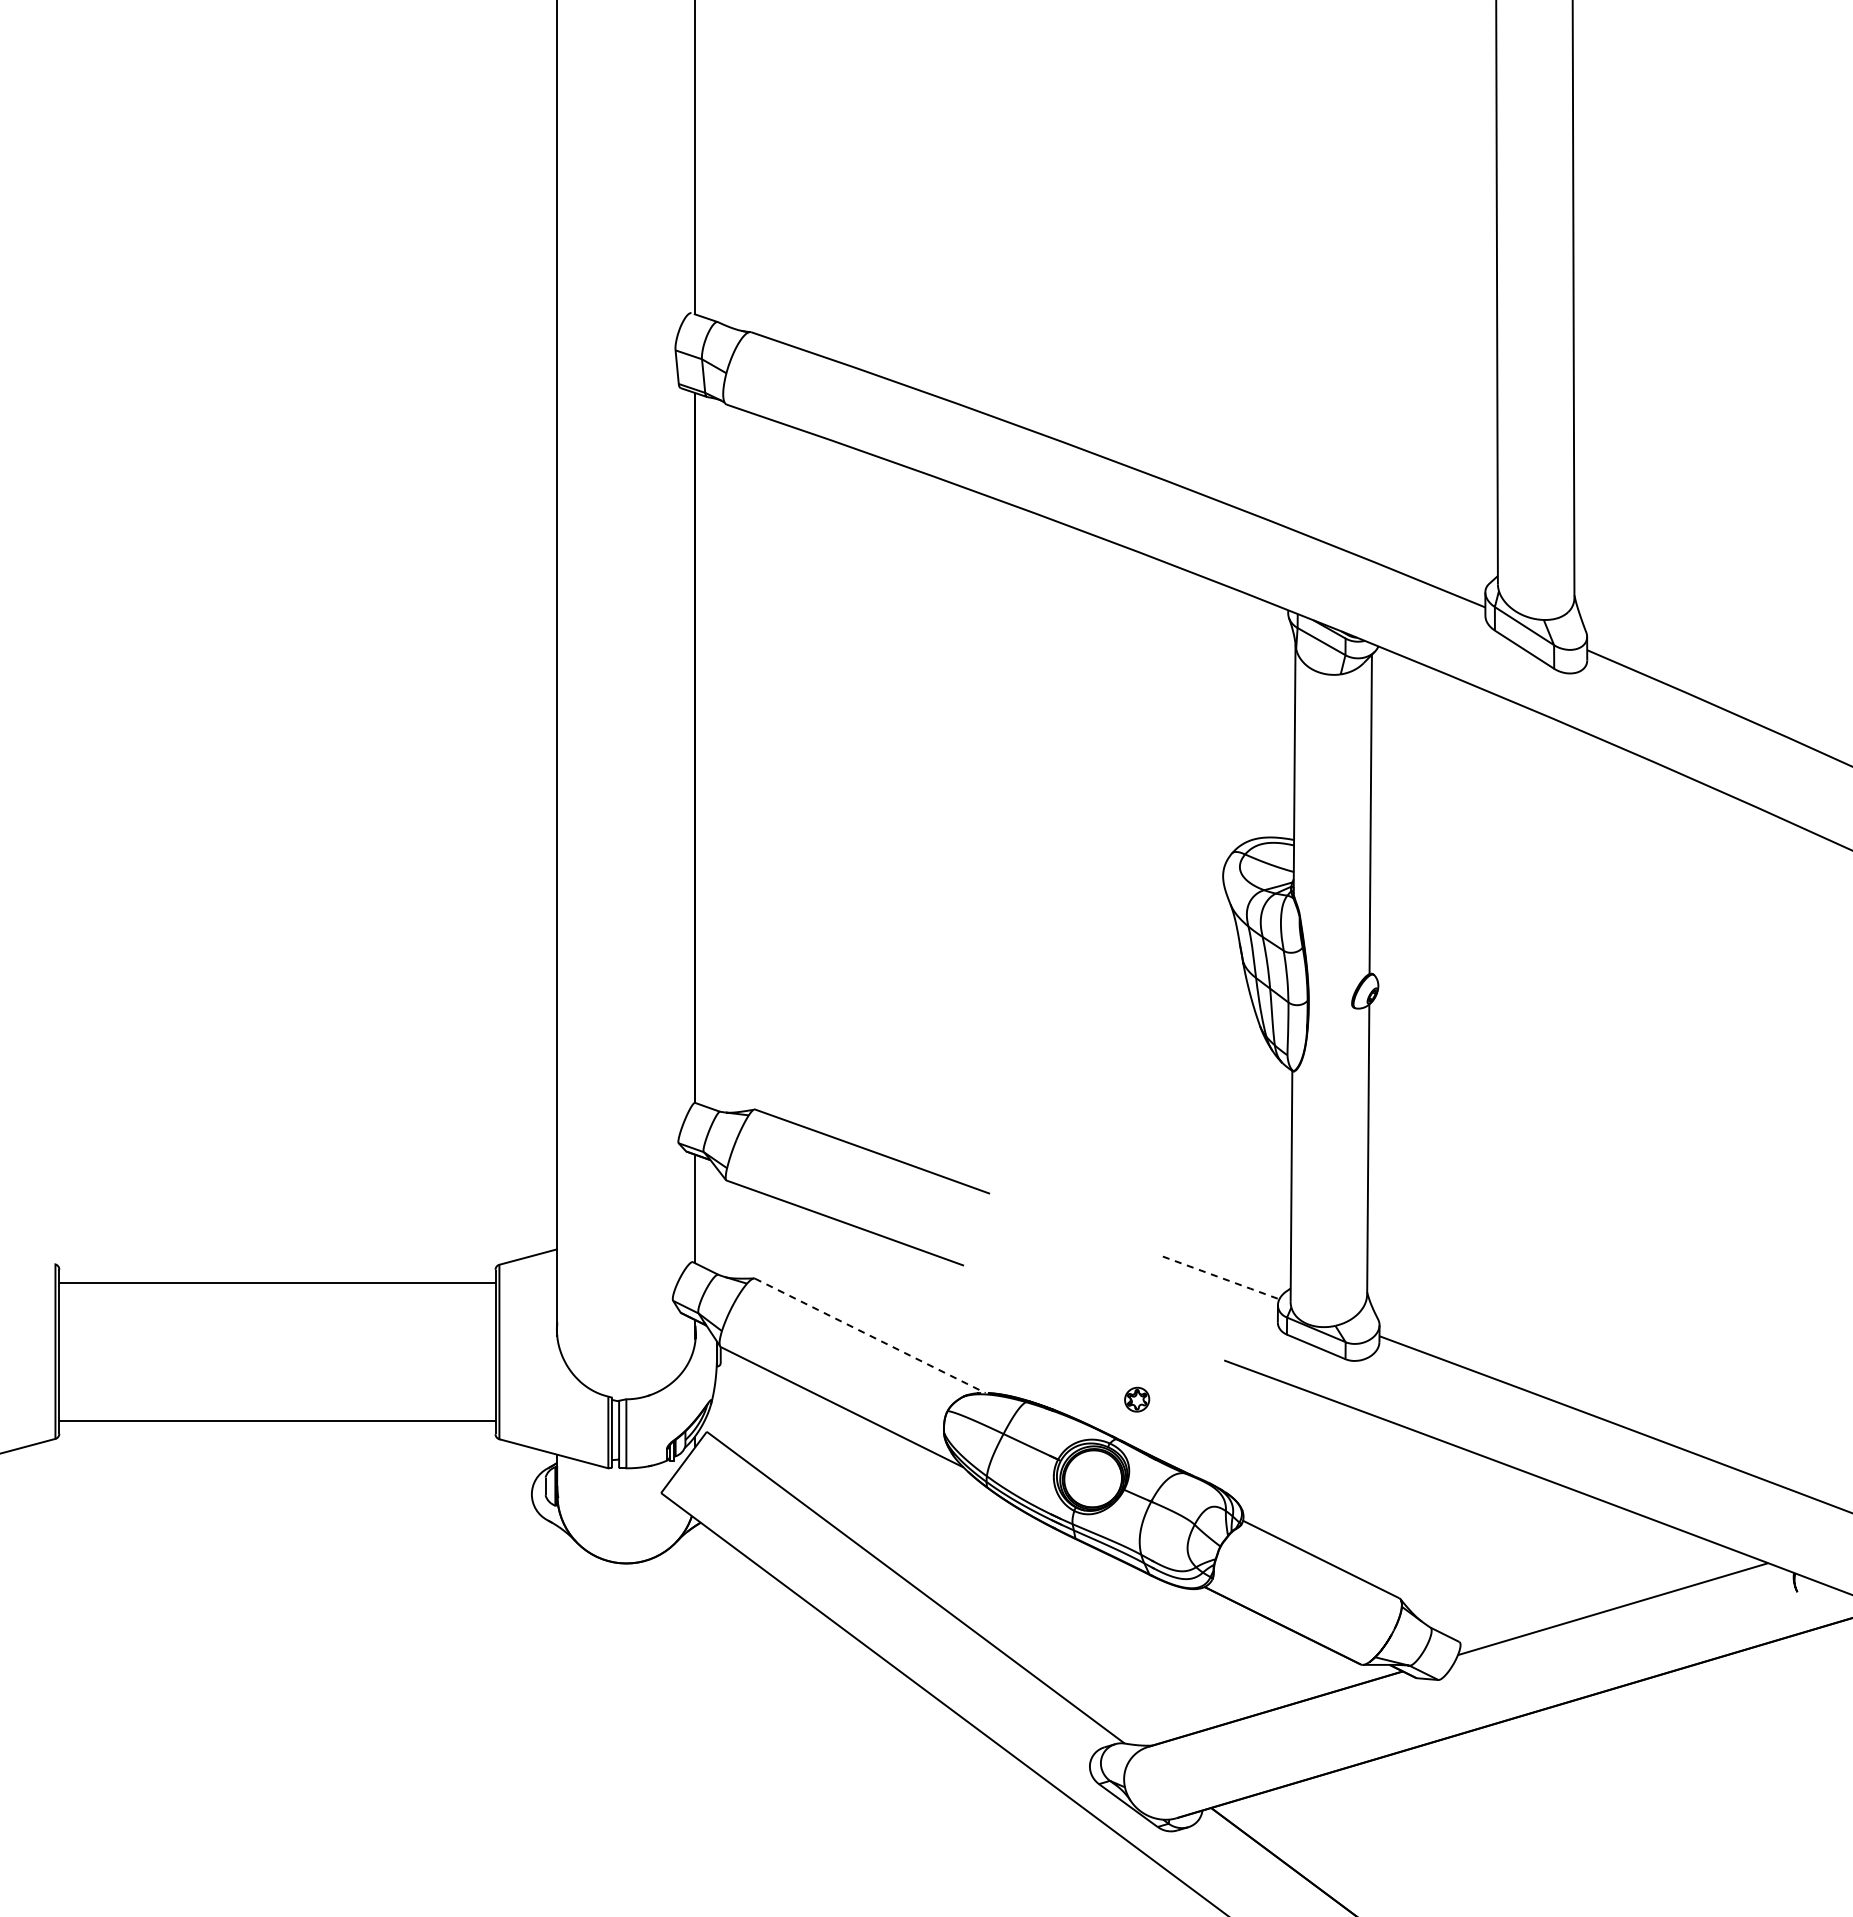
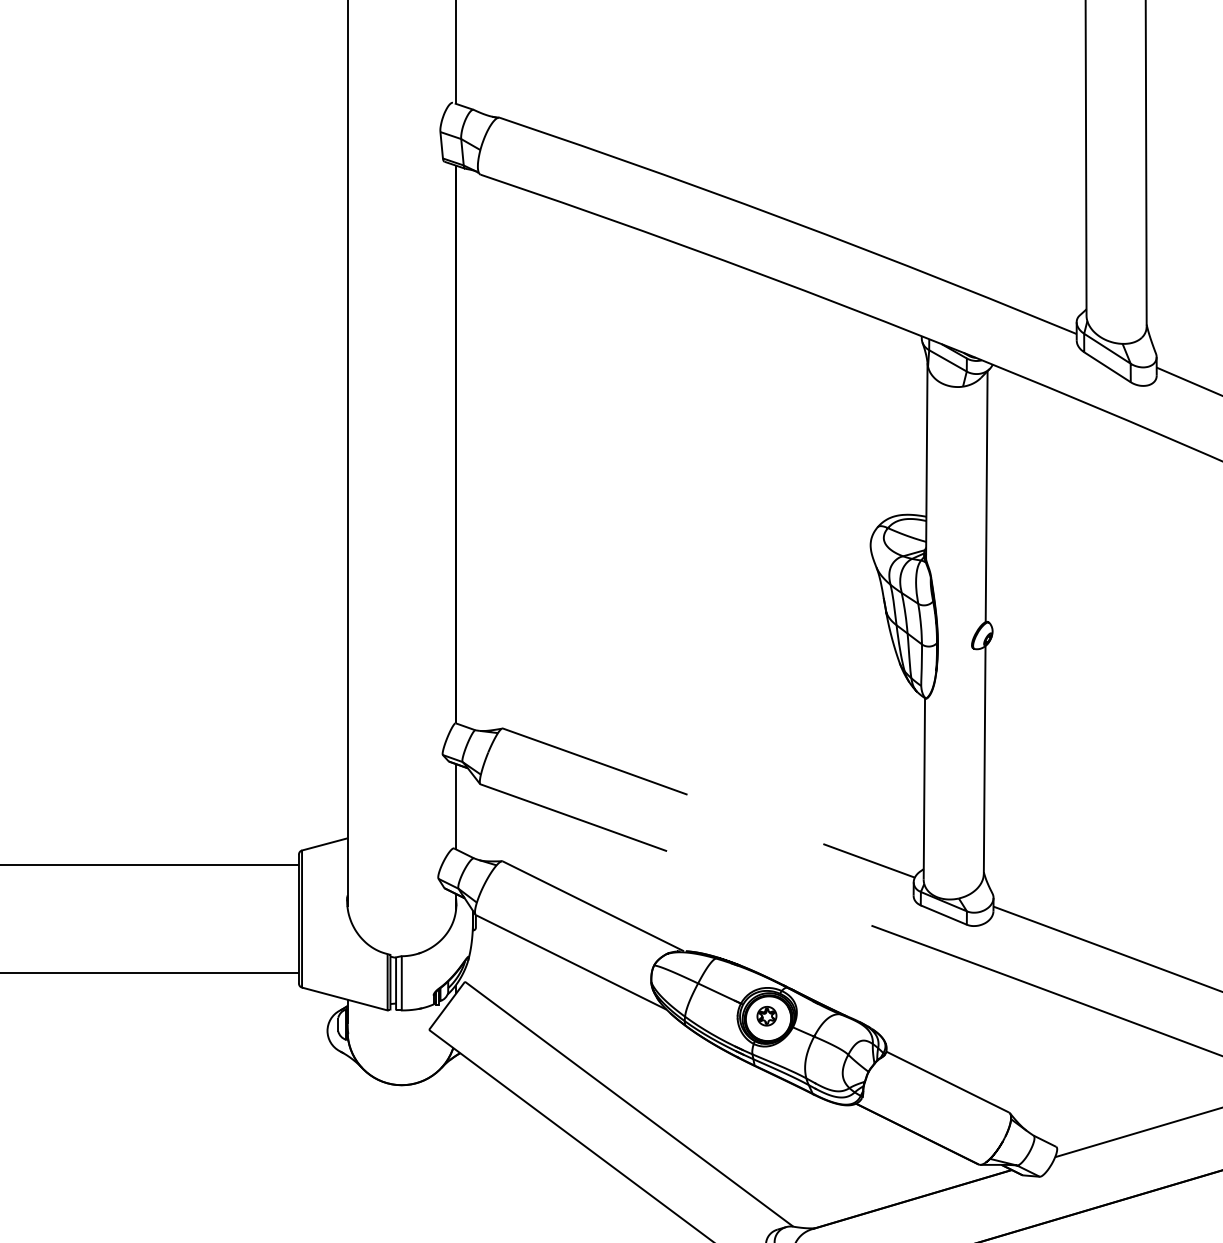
line: (1221, 1278) -> (869, 861), dashed -> solid
line: (870, 1335) -> (593, 906), dashed -> solid
part: (1137, 1399) -> (767, 1016), moved

